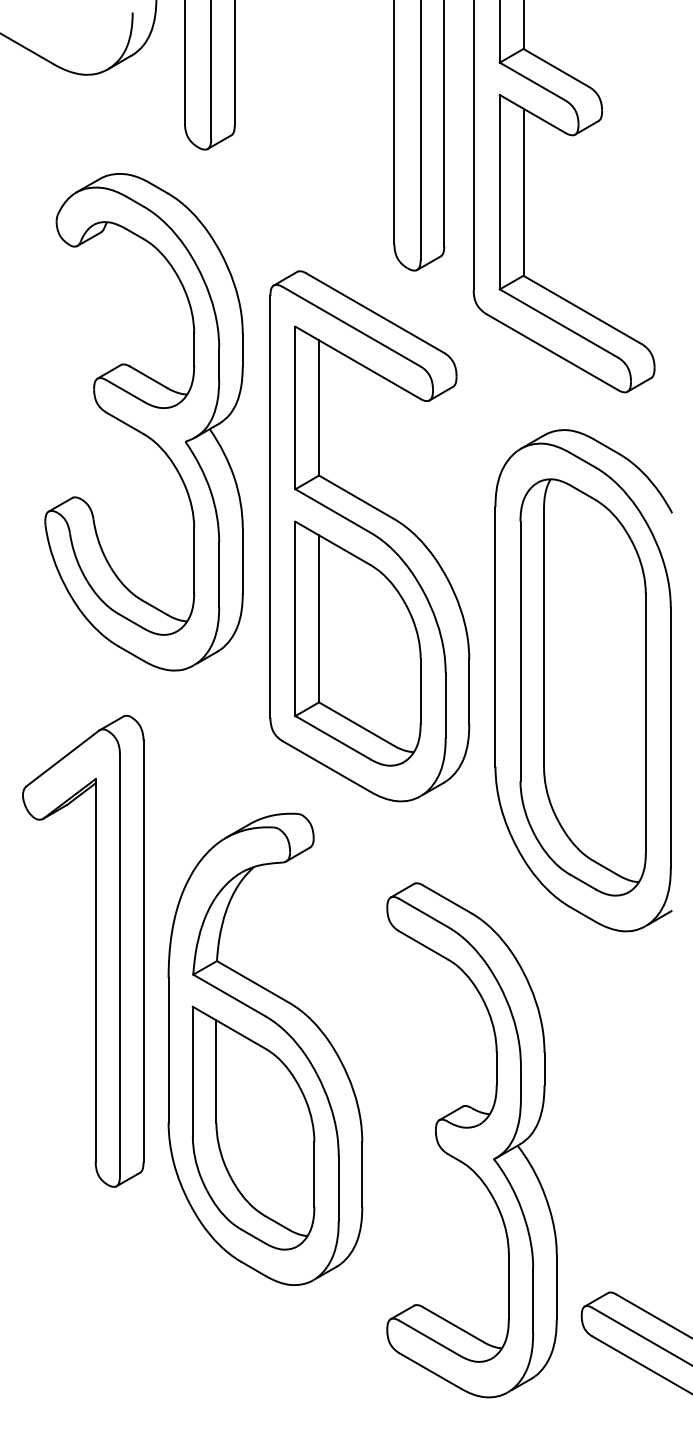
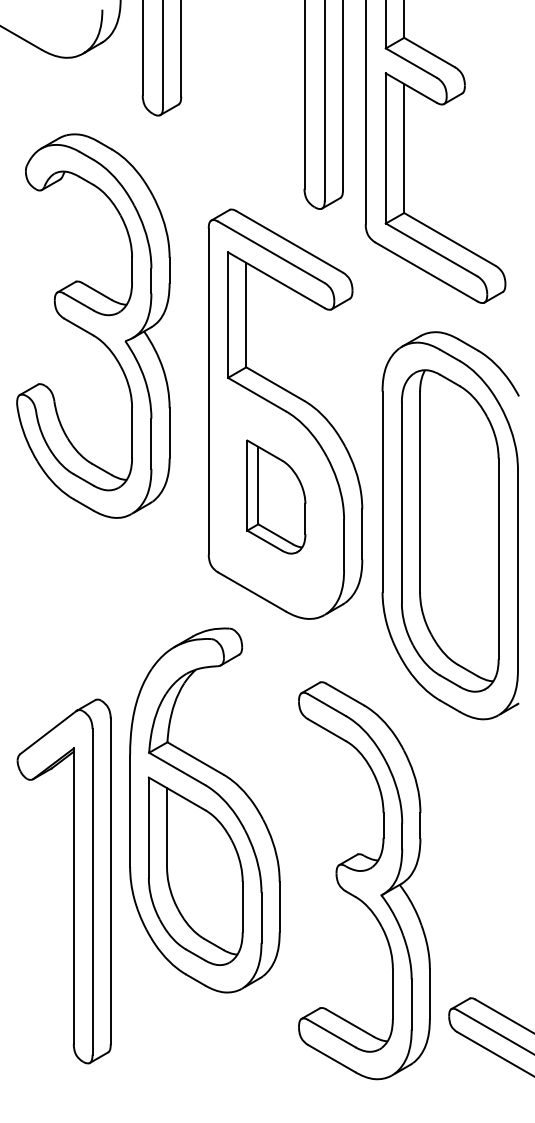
part: (143, 422) -> (92, 326), moved
part: (357, 643) -> (275, 497), size x0.6
part: (95, 950) -> (73, 880), moved

